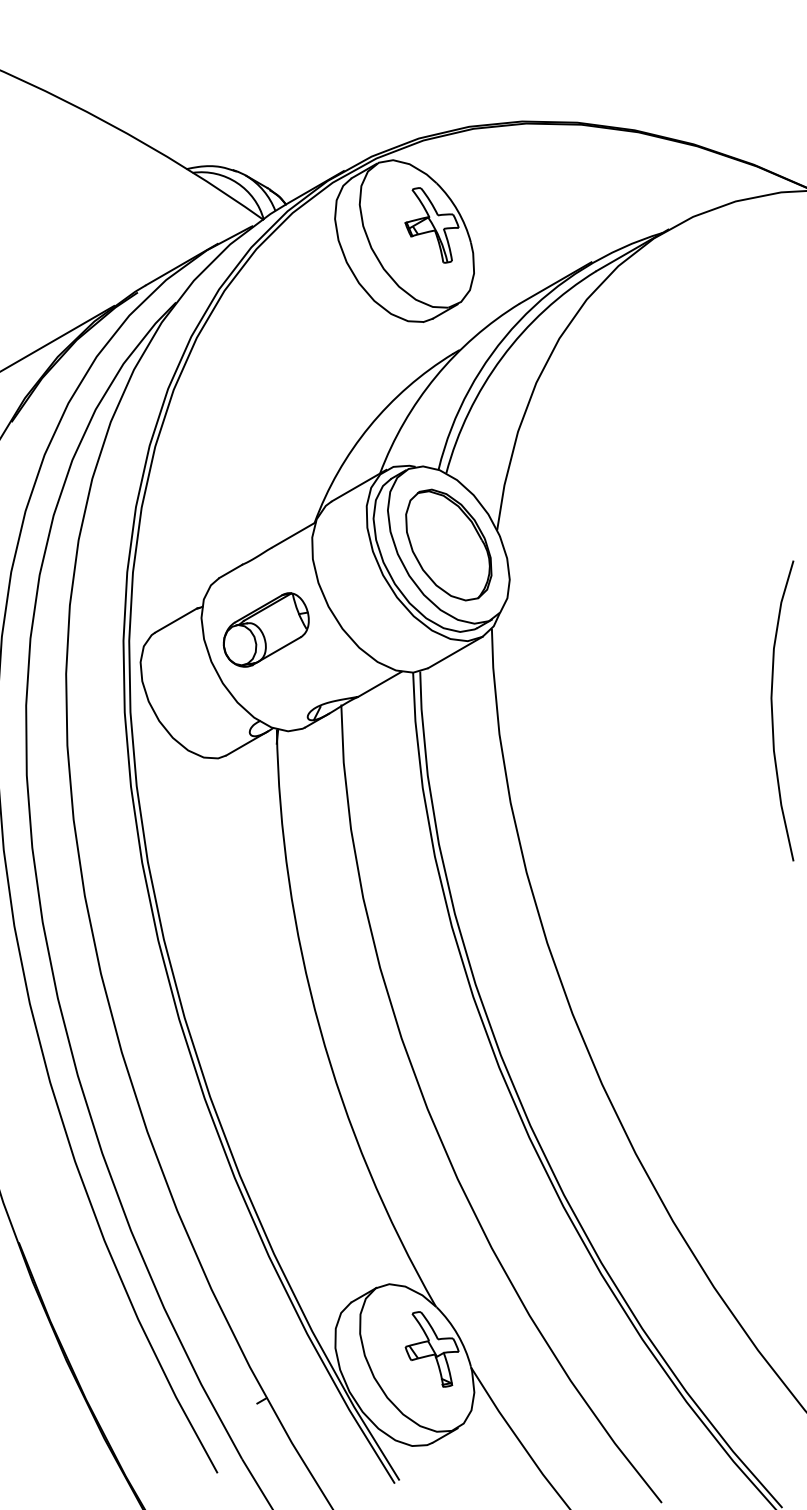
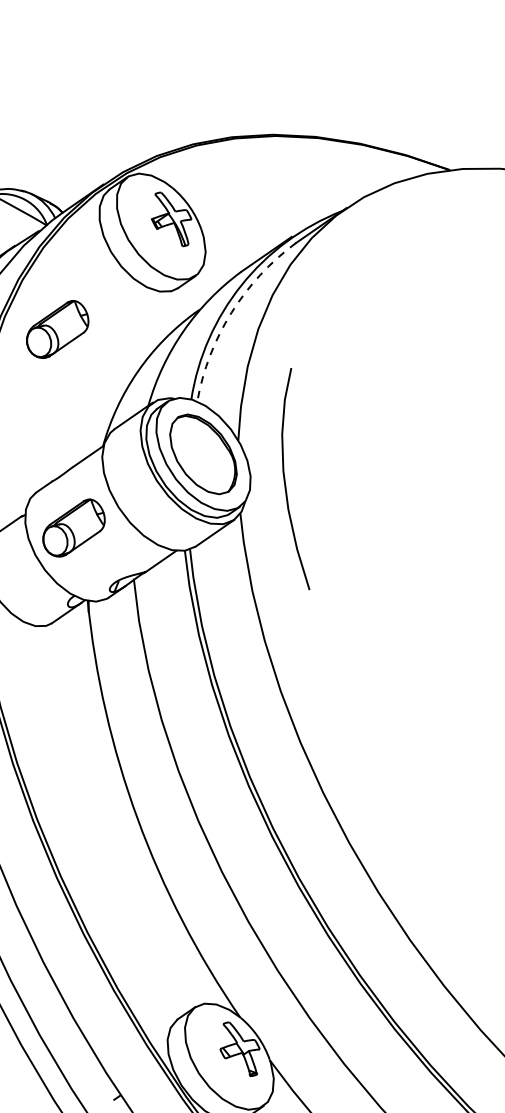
arc: (502, 357) -> (231, 312), solid -> dashed
part: (265, 360) -> (56, 329), added
curve: (773, 713) -> (285, 482), moved

